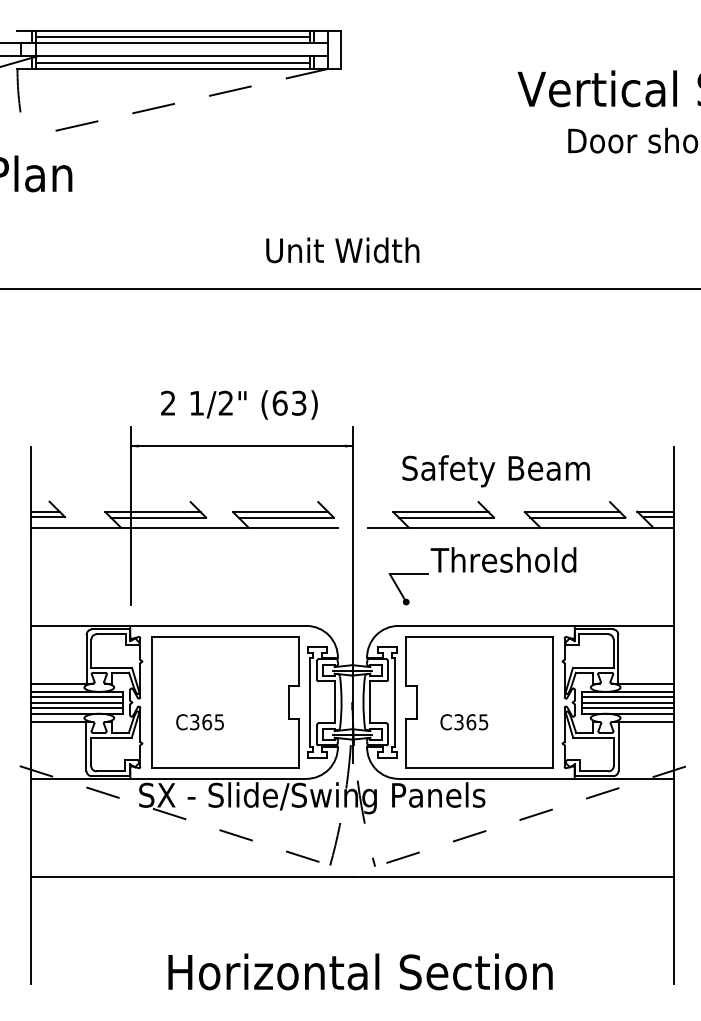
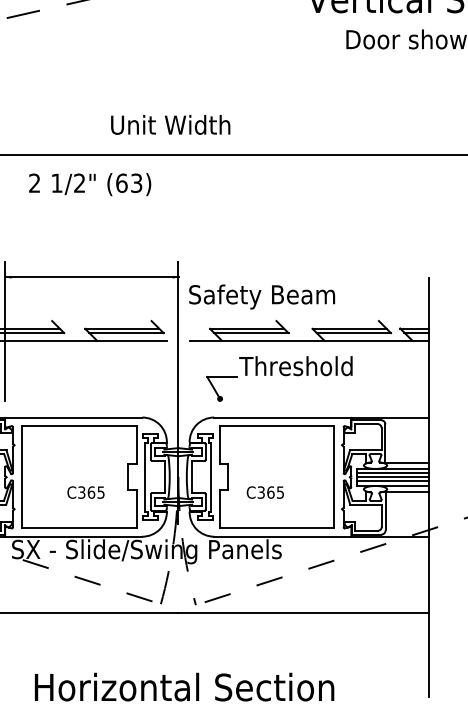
text: (239, 404) -> (90, 184), moved
text: (495, 471) -> (261, 297), moved
text: (199, 722) -> (85, 492), moved

